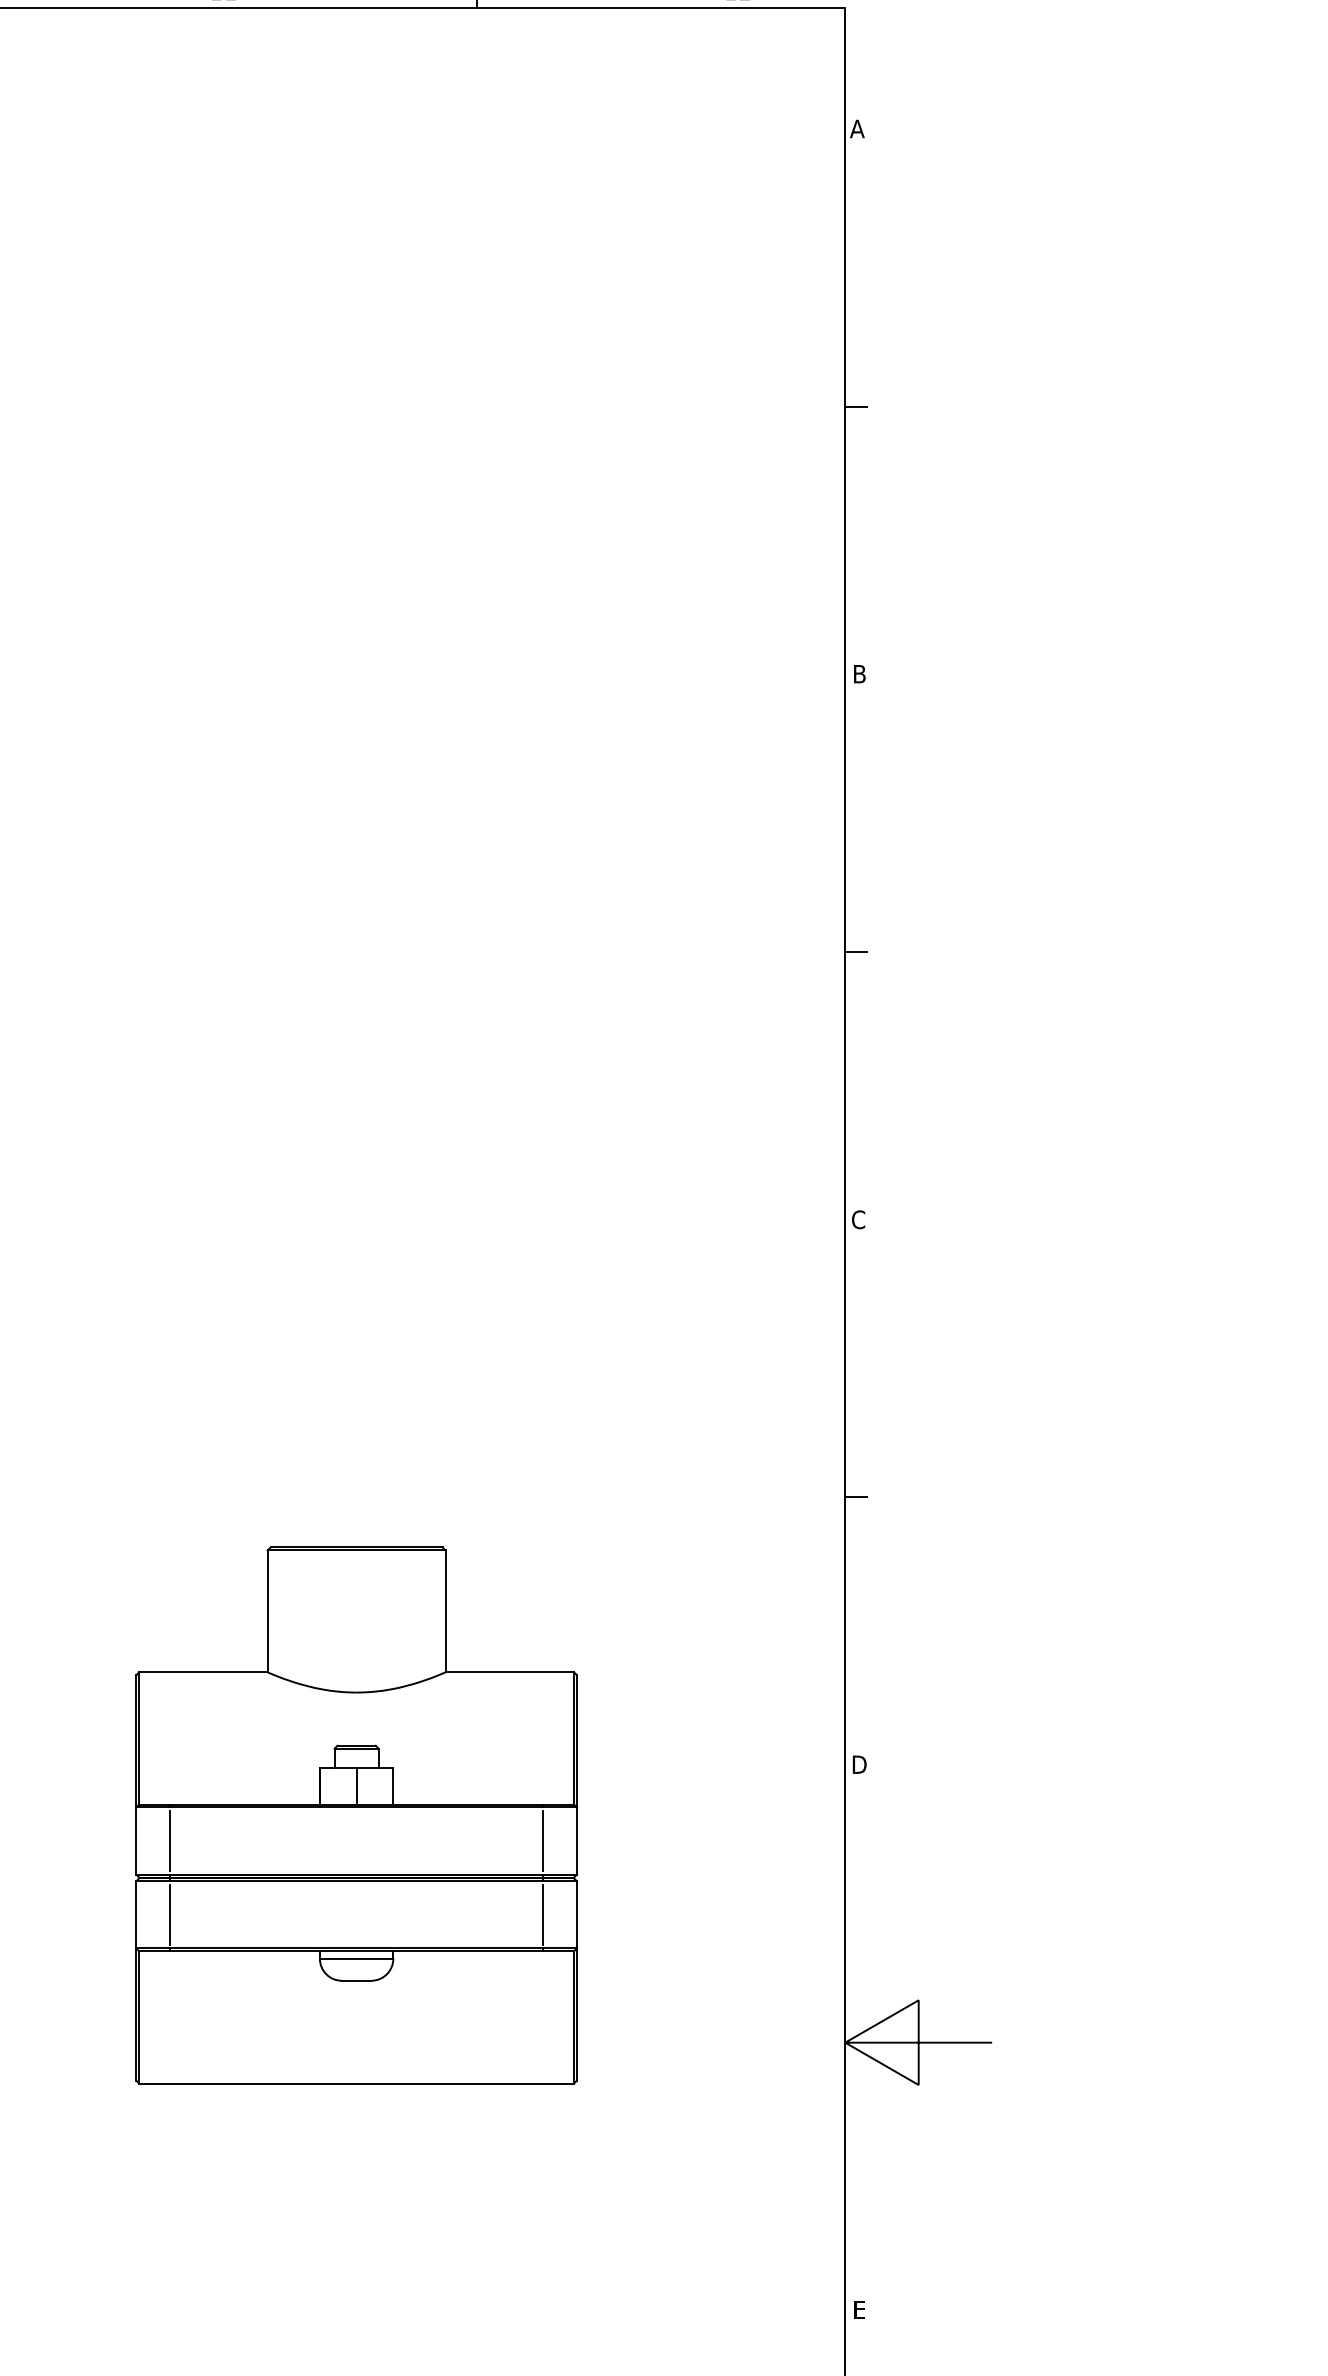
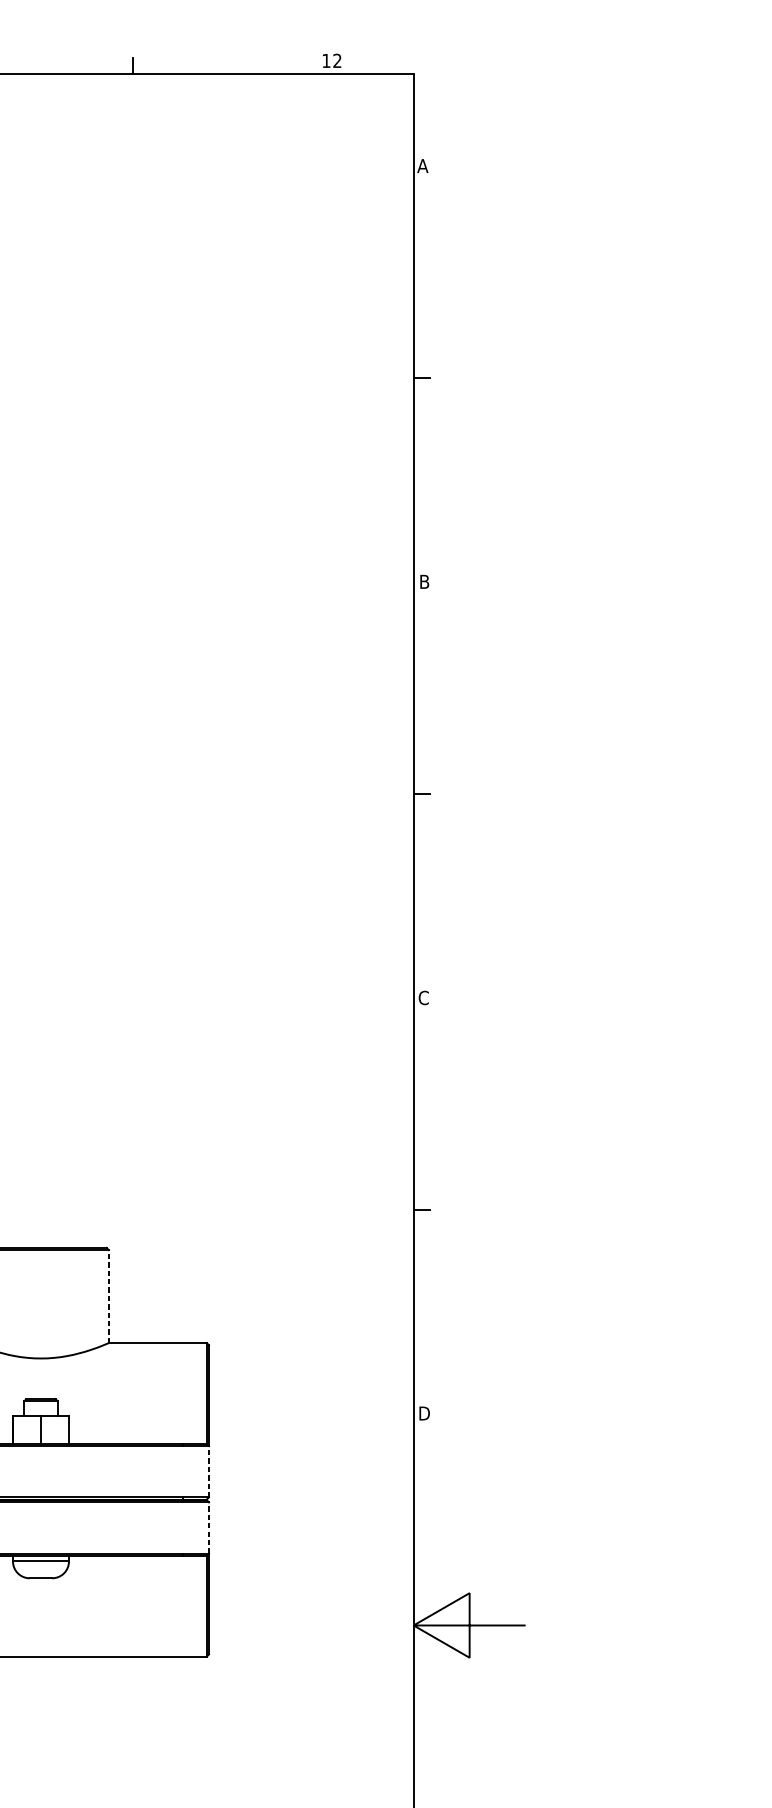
line: (445, 1611) -> (108, 1296), solid -> dashed
line: (543, 1840) -> (183, 1471), removed
line: (576, 1841) -> (208, 1472), solid -> dashed
line: (543, 1914) -> (183, 1527), removed
line: (576, 1914) -> (208, 1527), solid -> dashed

